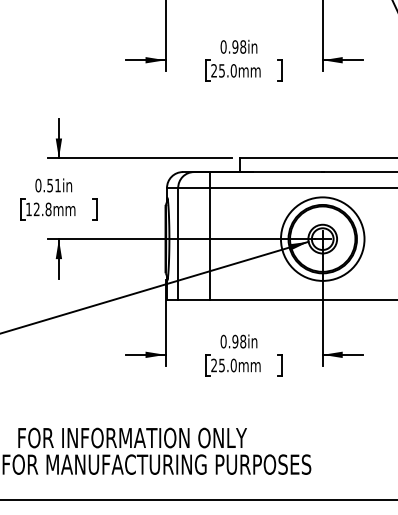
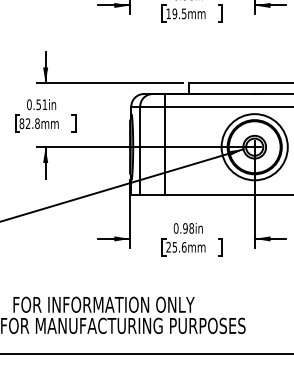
text: (223, 70) -> (176, 13), 25.0mm -> 19.5mm
text: (28, 209) -> (21, 123), 12.8mm -> 82.8mm
text: (233, 364) -> (183, 246), 25.0mm -> 25.6mm

